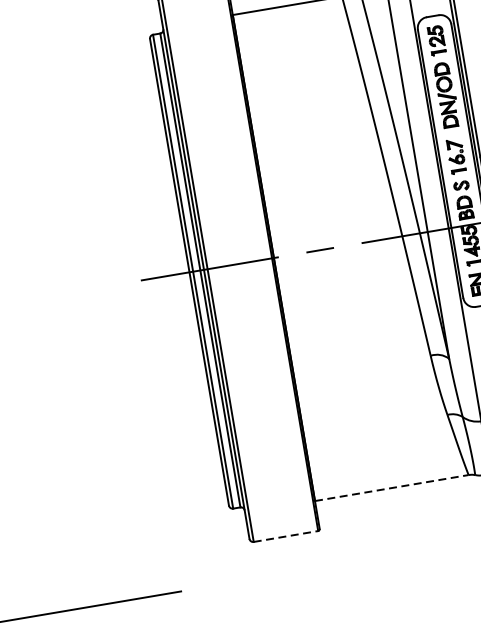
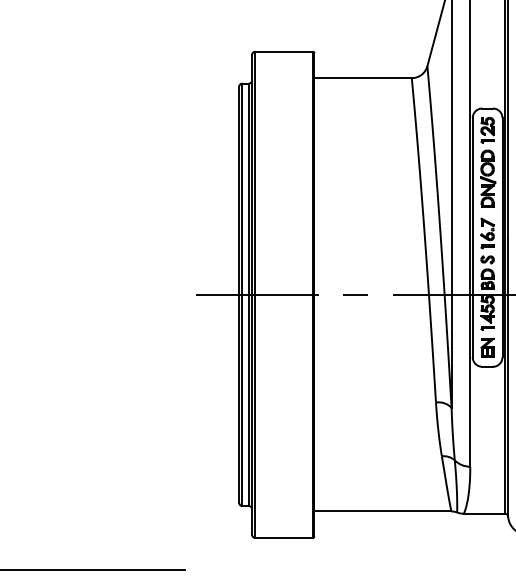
line: (392, 487) -> (383, 511), dashed -> solid
line: (286, 535) -> (284, 537), dashed -> solid

